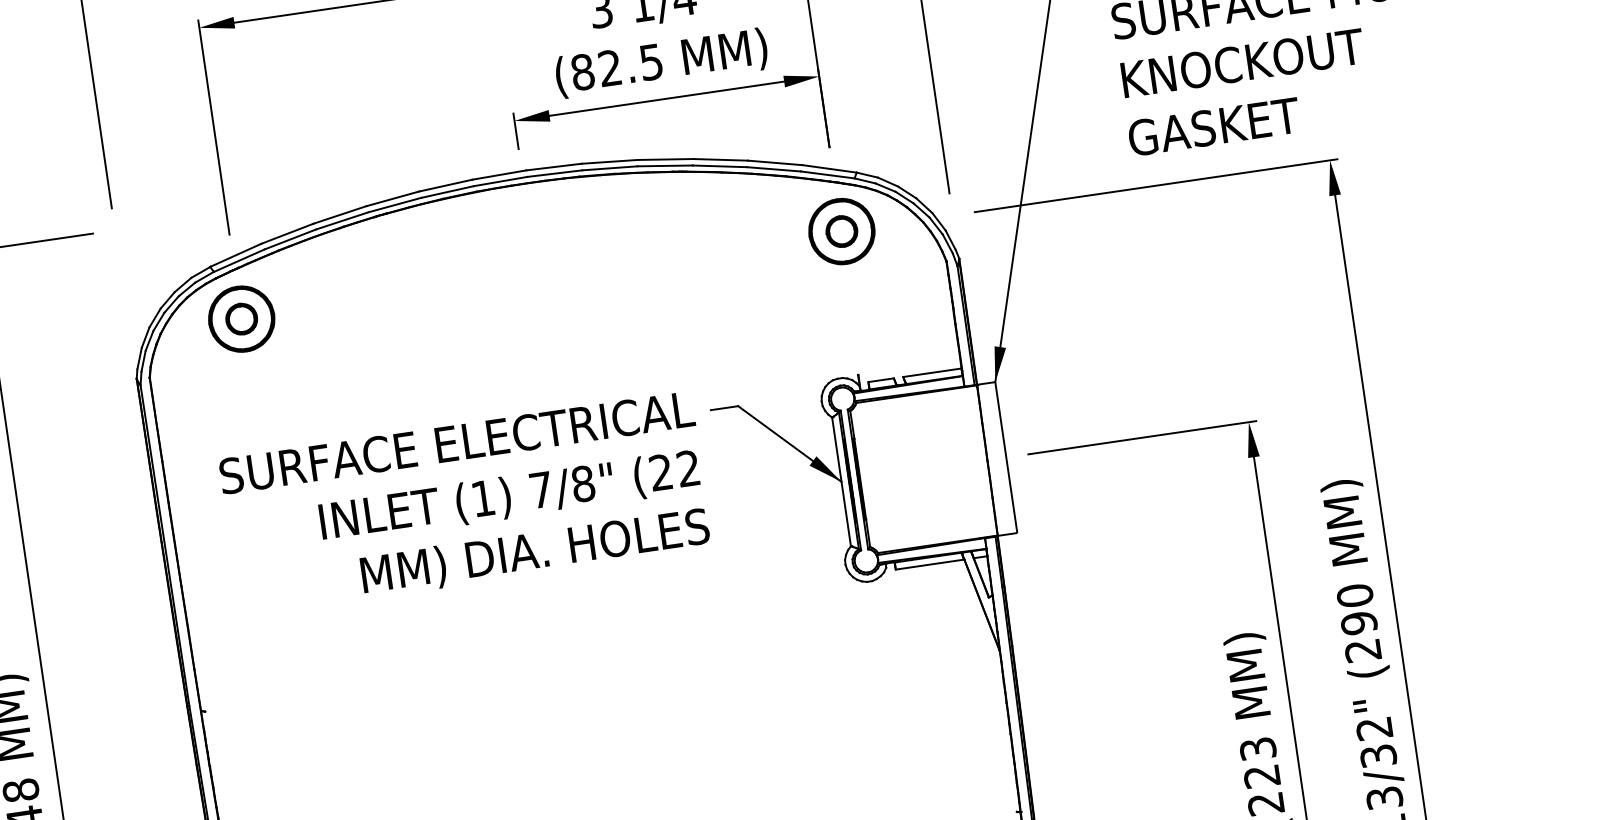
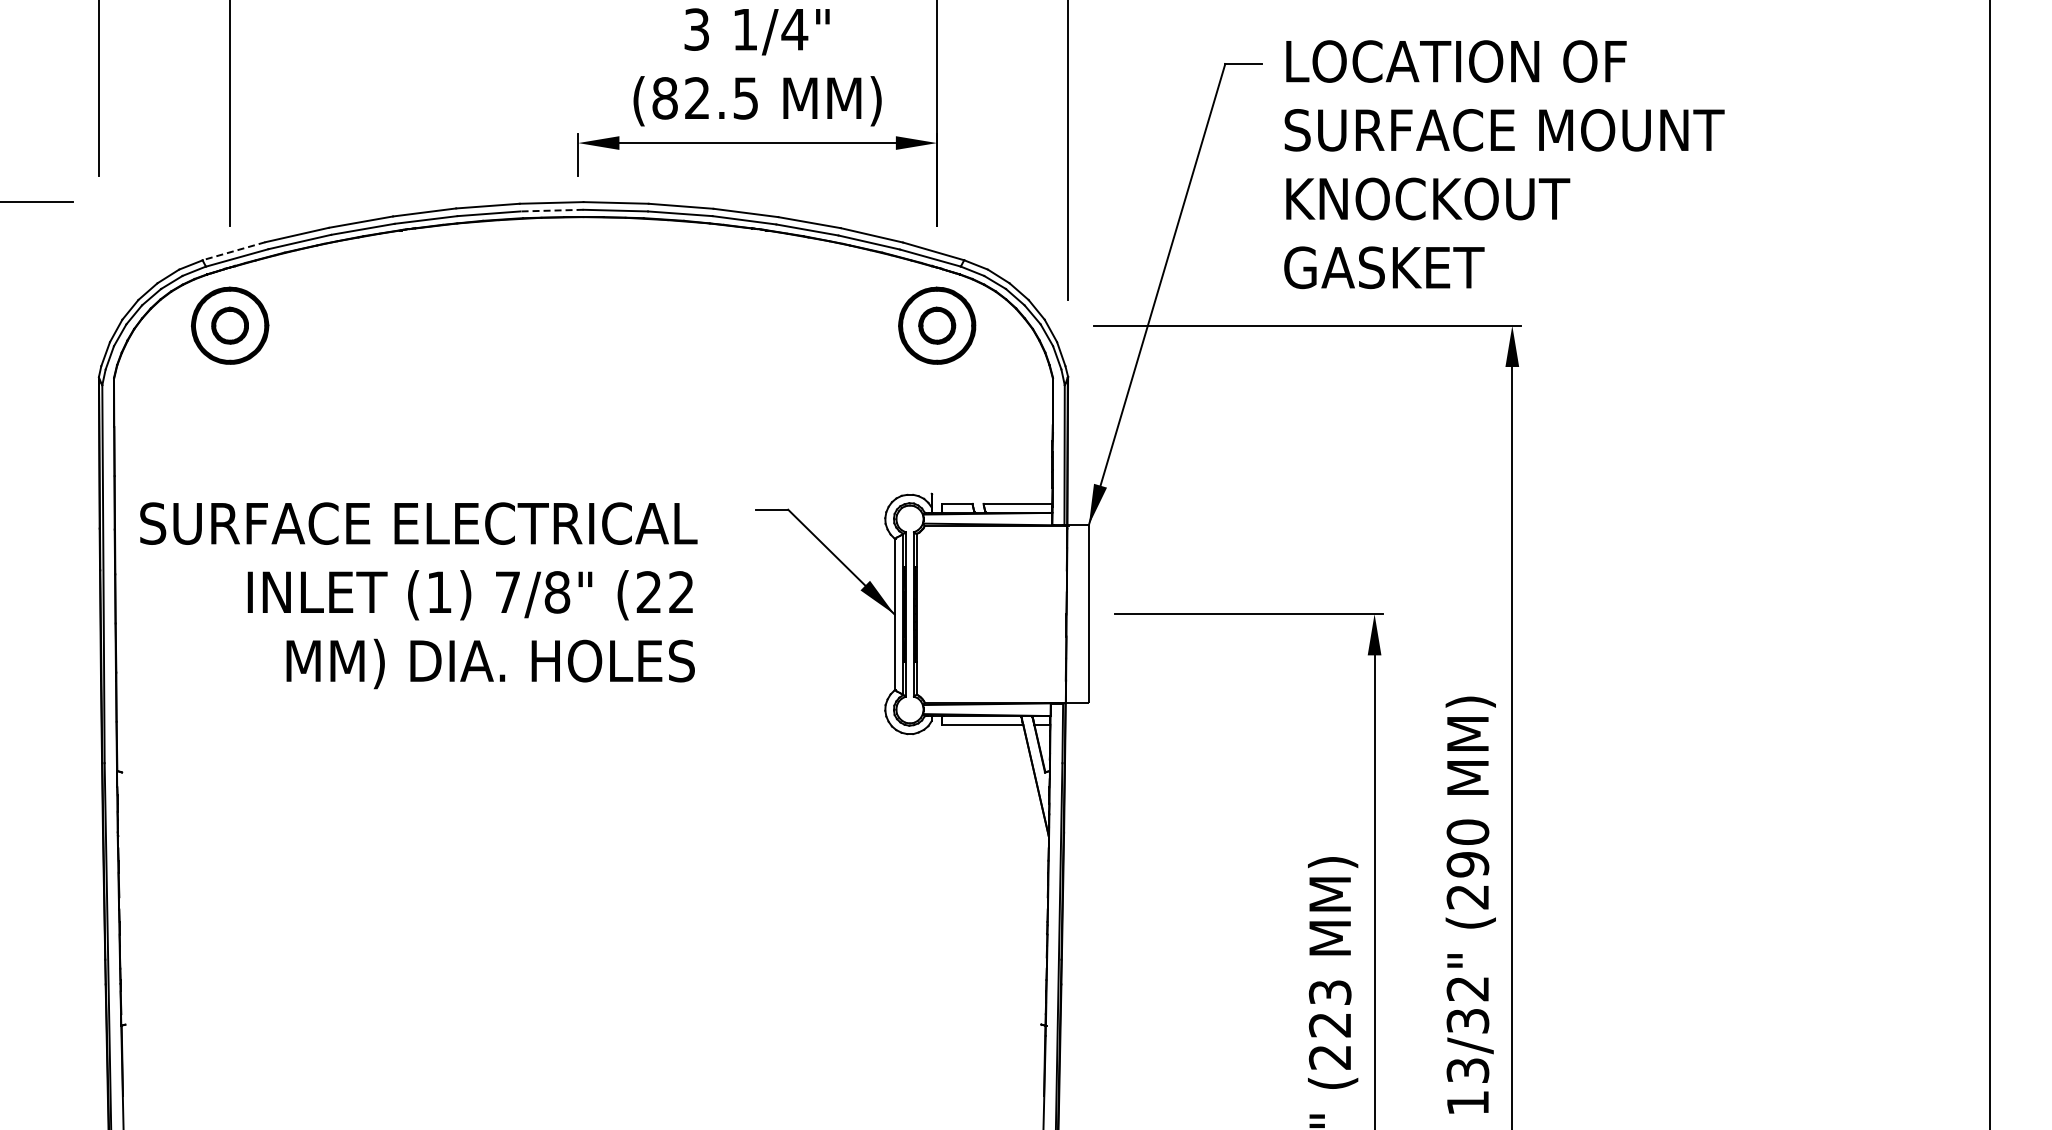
line: (500, 181) -> (551, 210), solid -> dashed
line: (235, 255) -> (233, 251), solid -> dashed
text: (465, 503) -> (418, 595), moved

